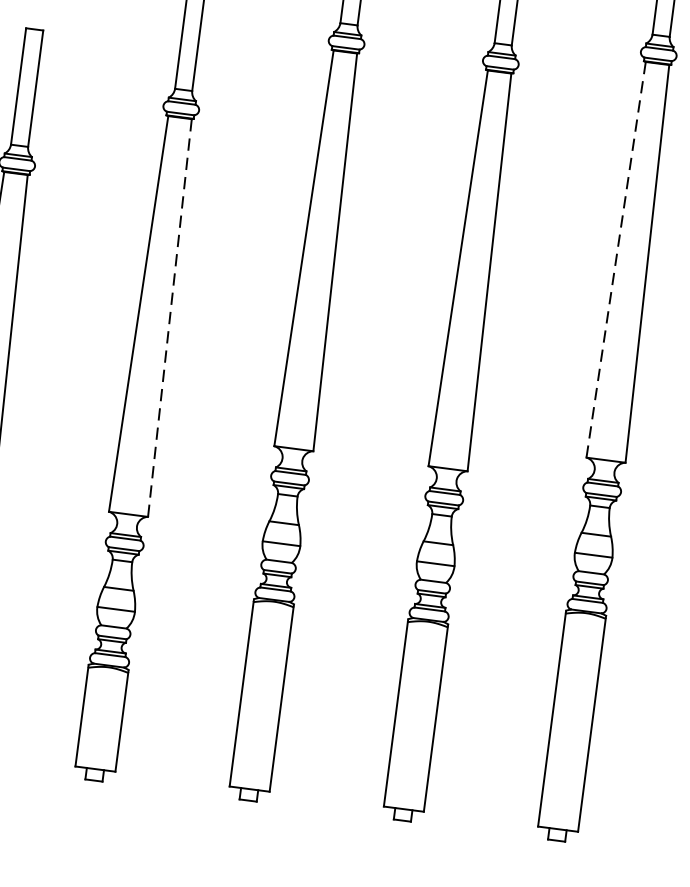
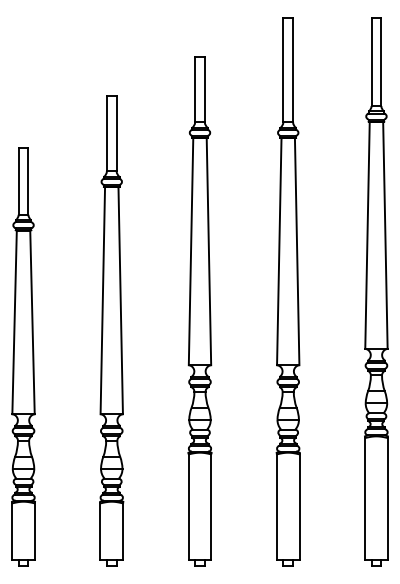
line: (616, 260) -> (367, 235), dashed -> solid
line: (169, 317) -> (120, 300), dashed -> solid

